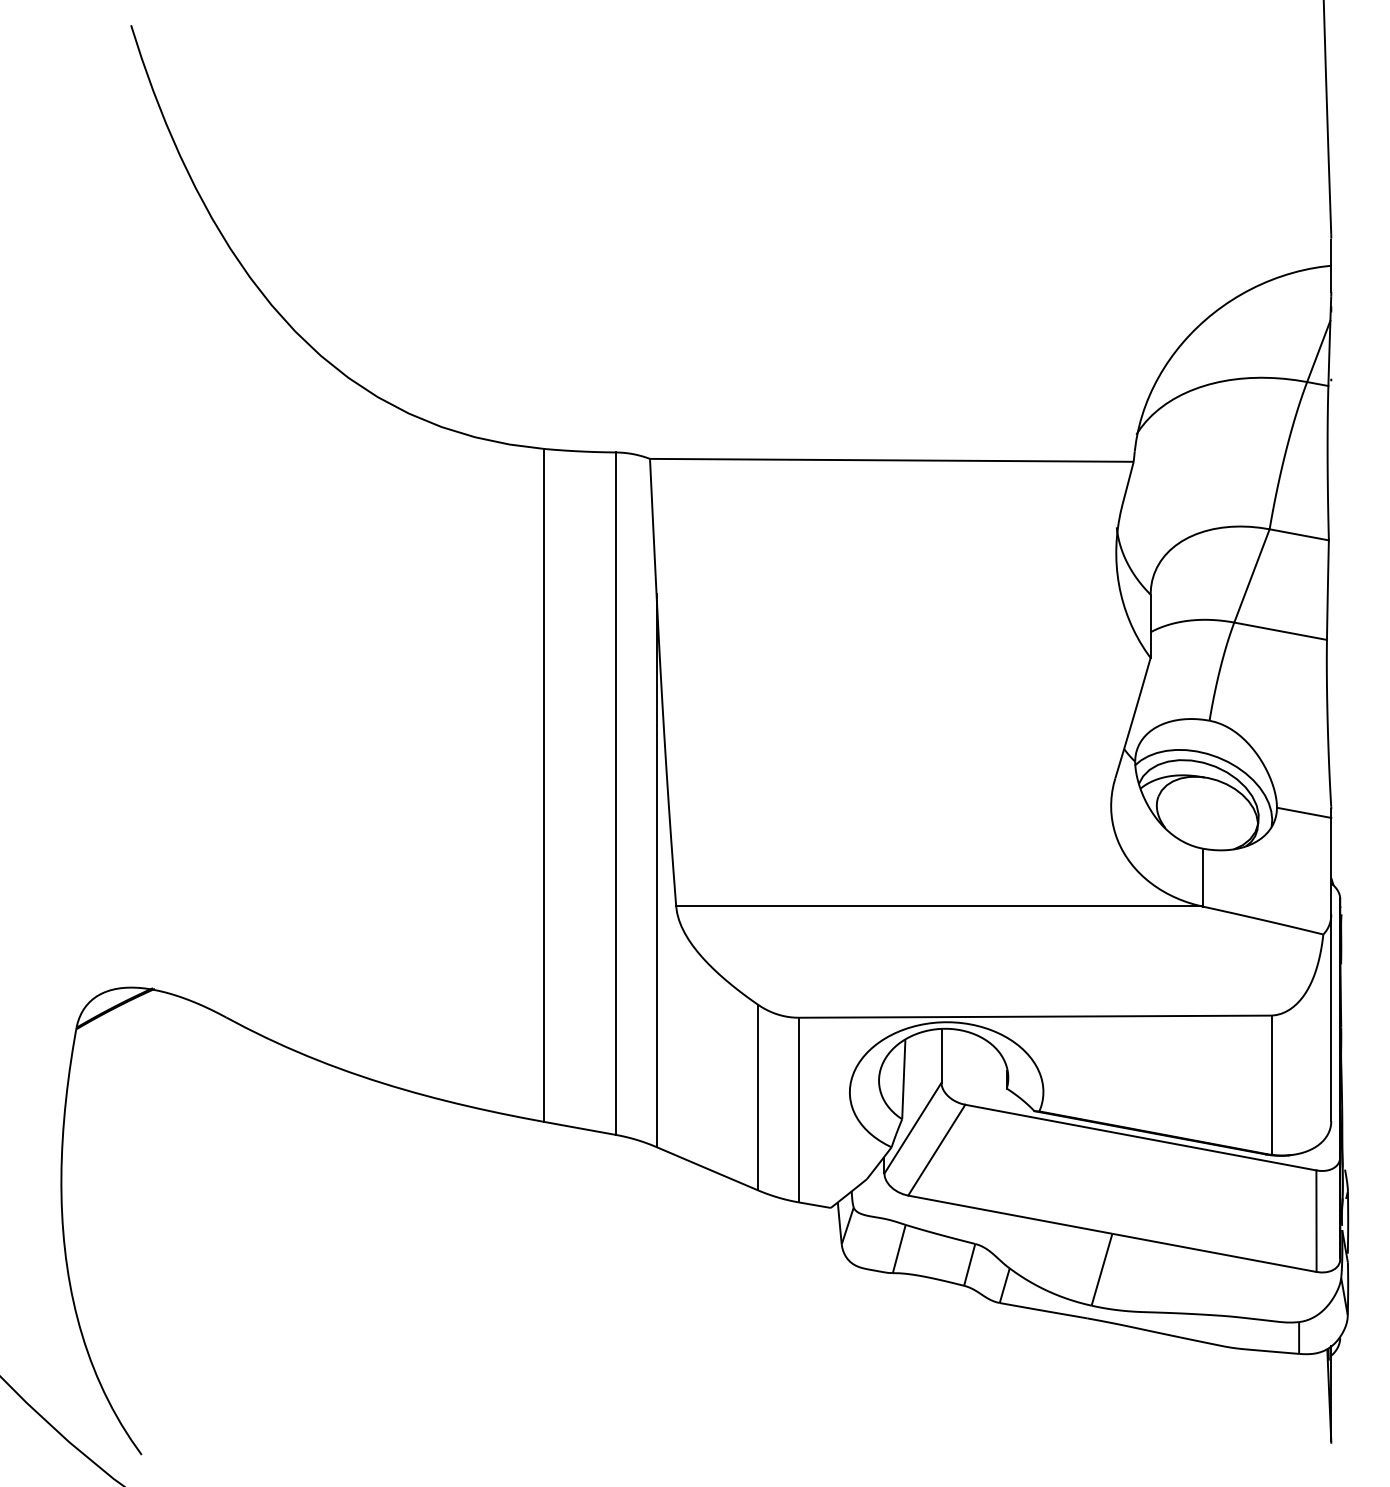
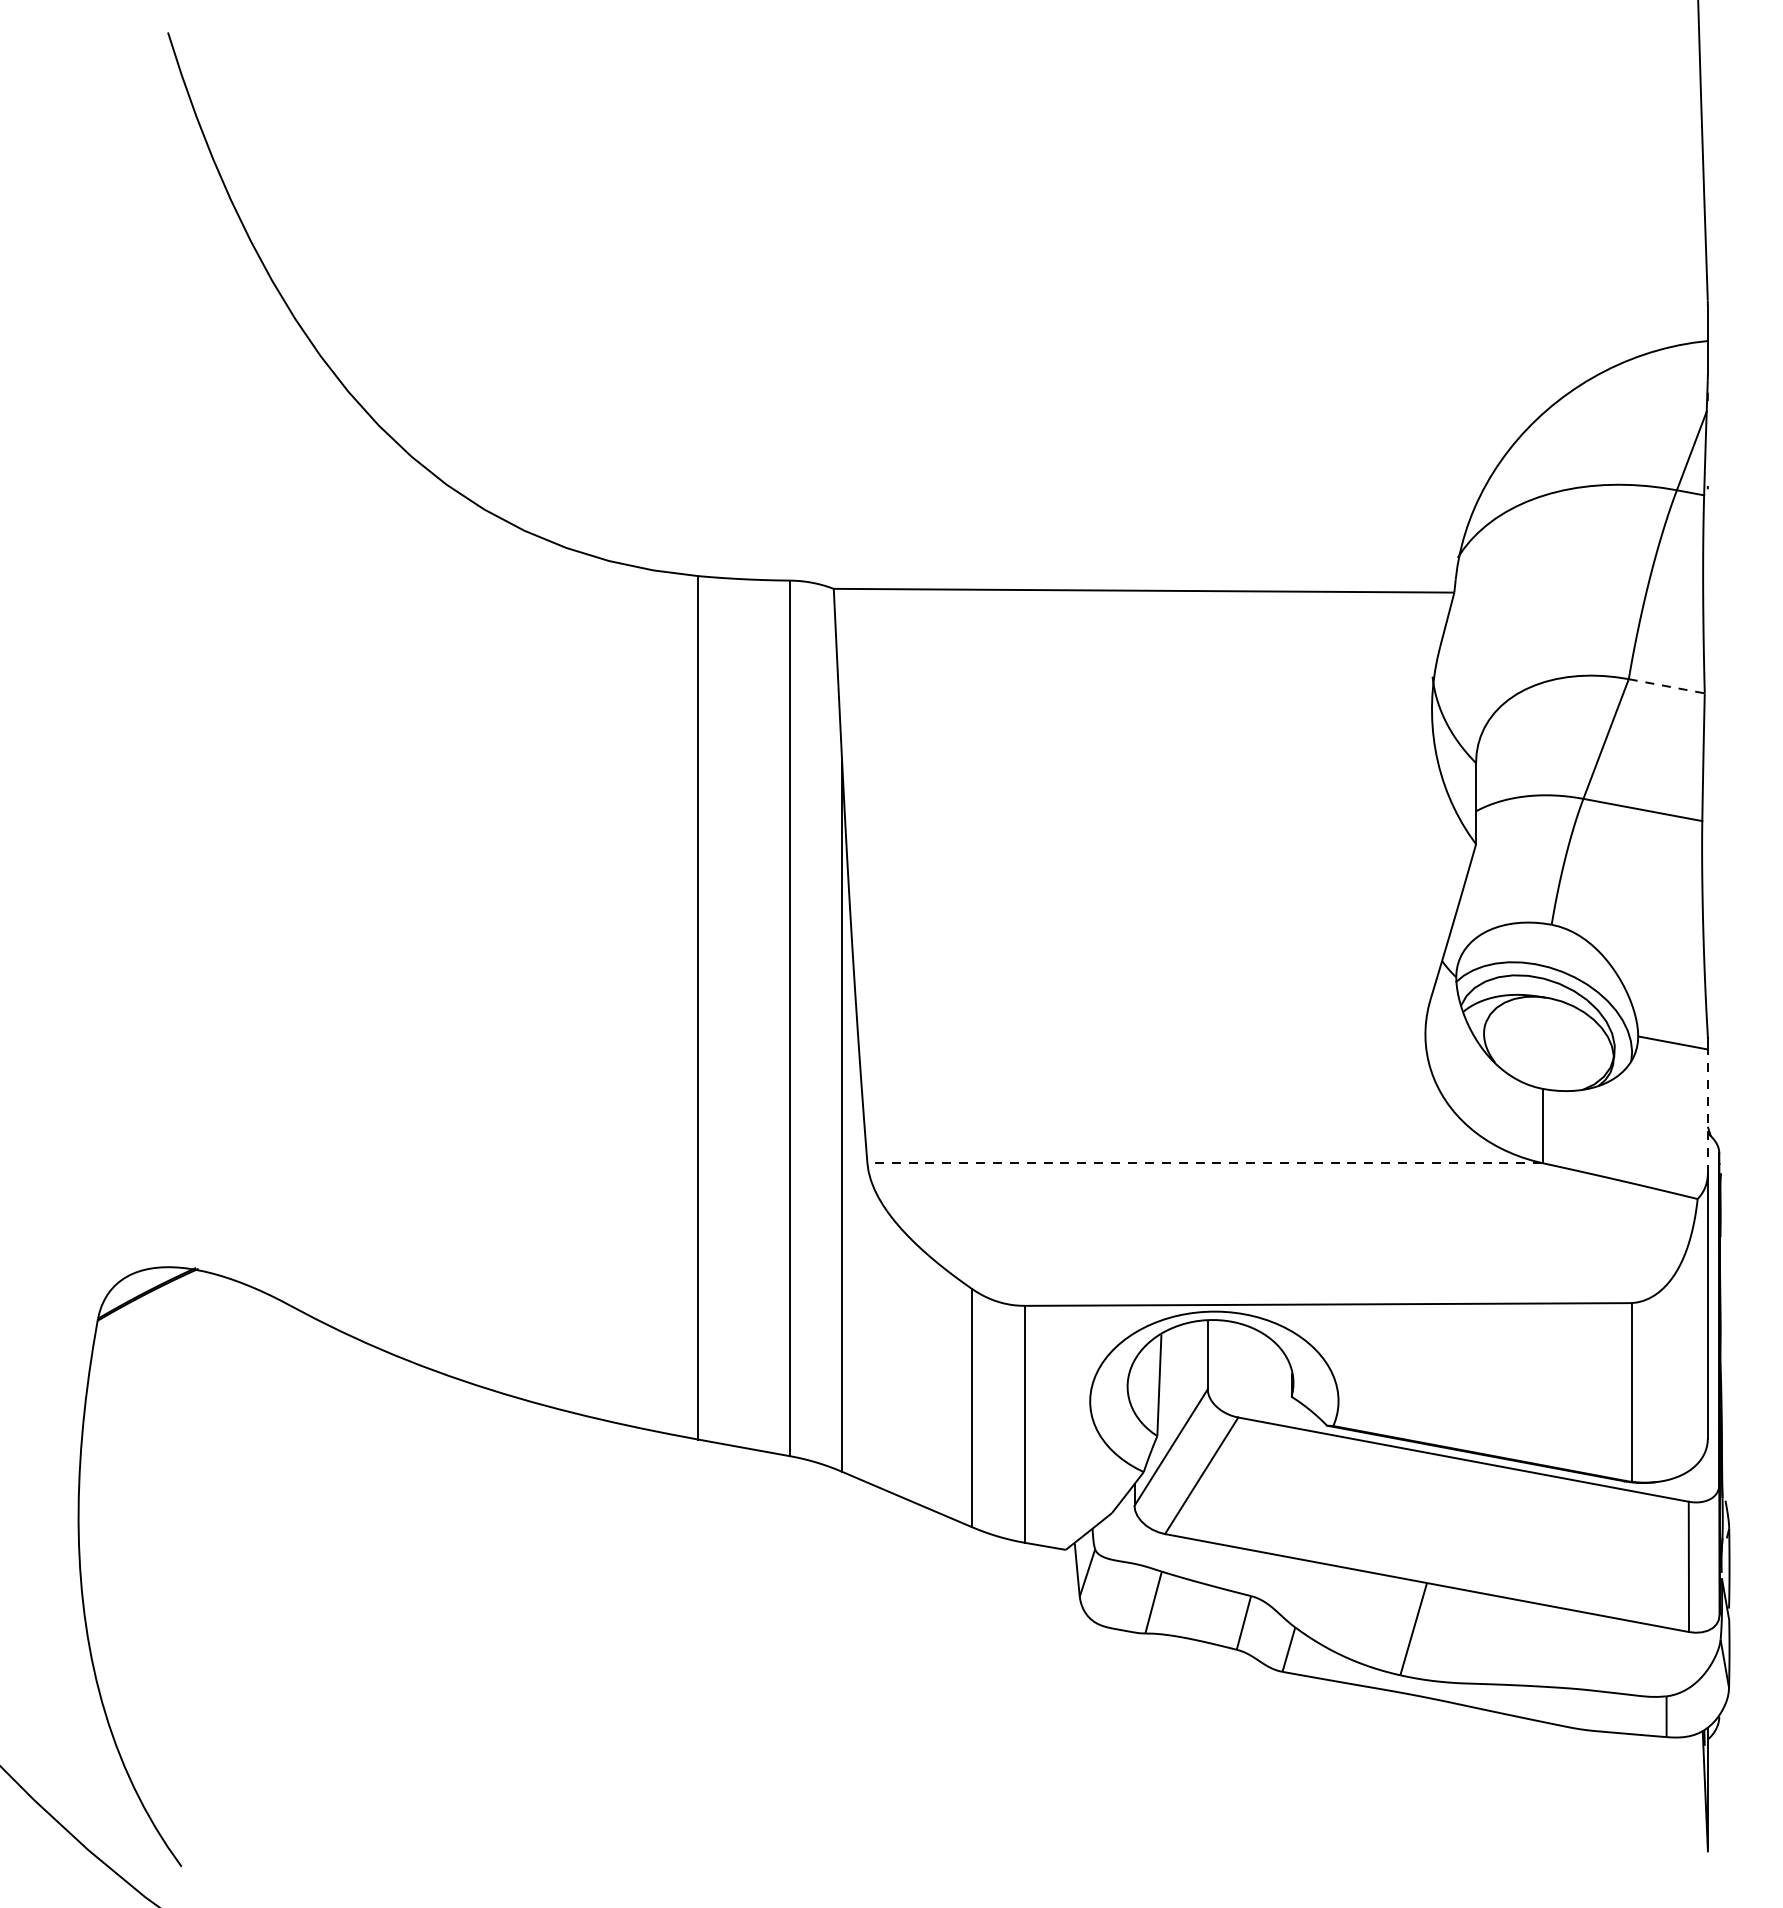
line: (1299, 534) -> (1667, 685), solid -> dashed
line: (1331, 865) -> (1708, 1110), solid -> dashed
line: (939, 906) -> (1205, 1163), solid -> dashed

